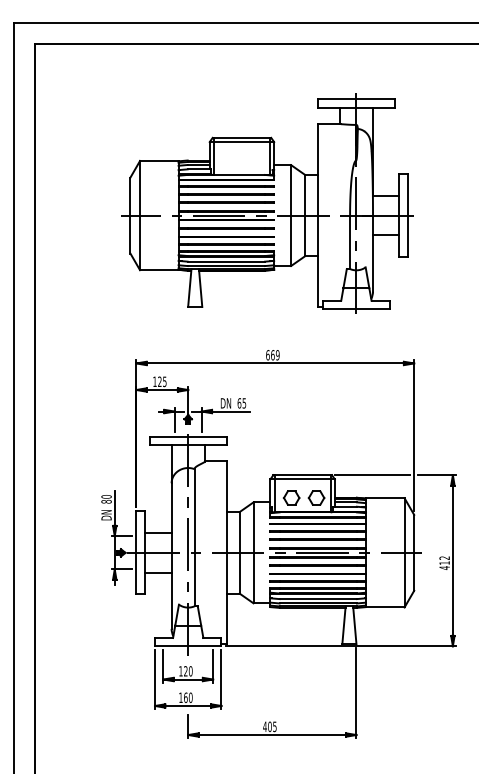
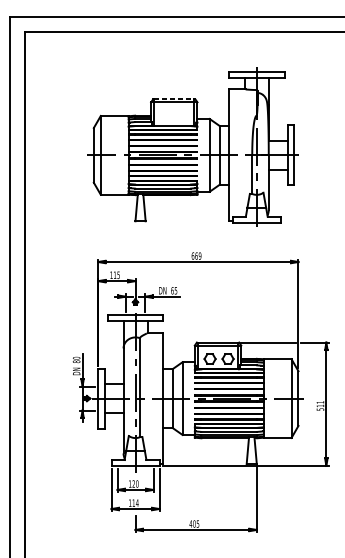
line: (242, 137) -> (174, 99), solid -> dashed
text: (159, 381) -> (114, 275), 125 -> 115
text: (444, 563) -> (320, 406), 412 -> 511
text: (188, 697) -> (135, 502), 160 -> 114

